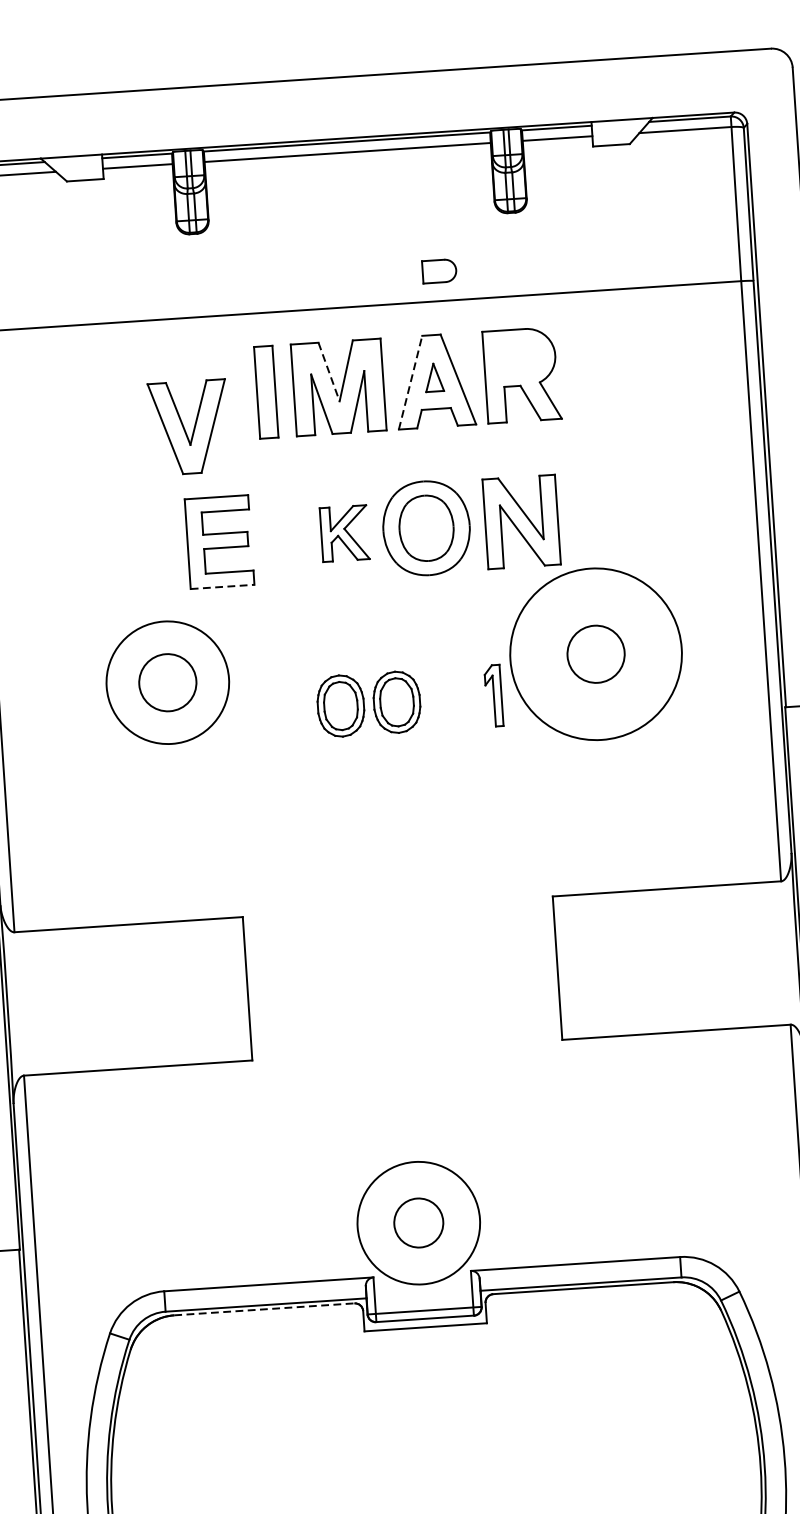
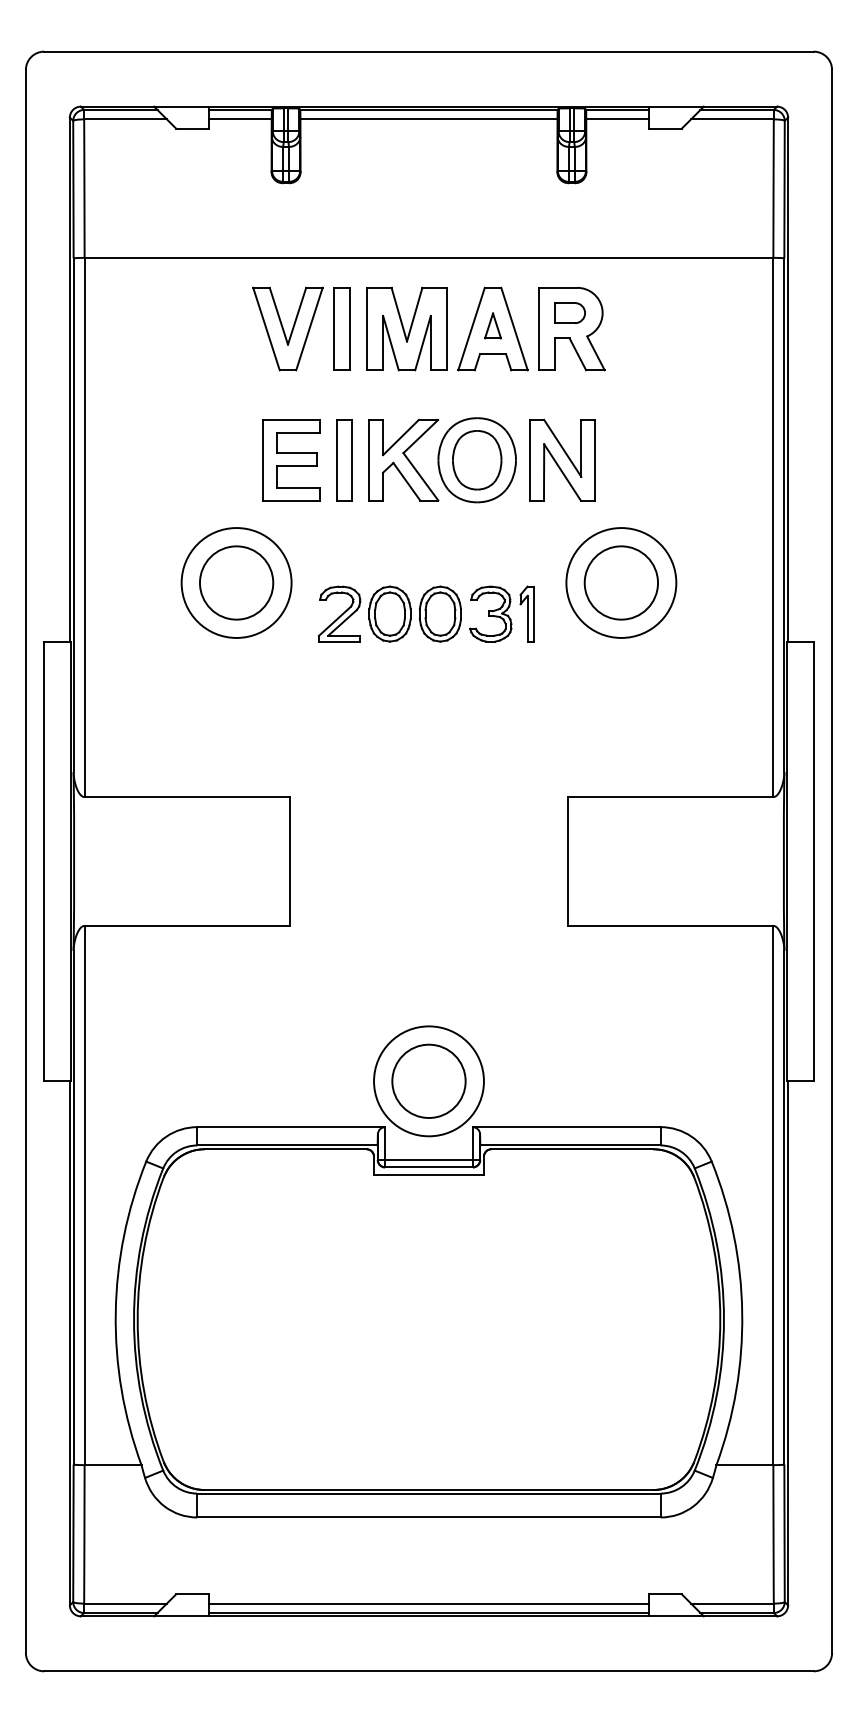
part: (438, 270) -> (569, 312), moved
line: (329, 371) -> (399, 314), dashed -> solid
line: (410, 382) -> (471, 328), dashed -> solid
part: (188, 427) -> (287, 328), moved
part: (344, 532) -> (403, 459), size x1.67
part: (278, 538) -> (344, 460), added
line: (222, 586) -> (291, 500), dashed -> solid
circle: (596, 653) -> (621, 582), size x0.71
circle: (596, 653) -> (621, 582), size x1.43
circle: (167, 682) -> (236, 582), size x1.43
part: (452, 697) -> (490, 613), added
part: (284, 709) -> (339, 613), added
circle: (418, 1222) -> (428, 1080), size x1.67
line: (264, 1309) -> (285, 1149), dashed -> solid

